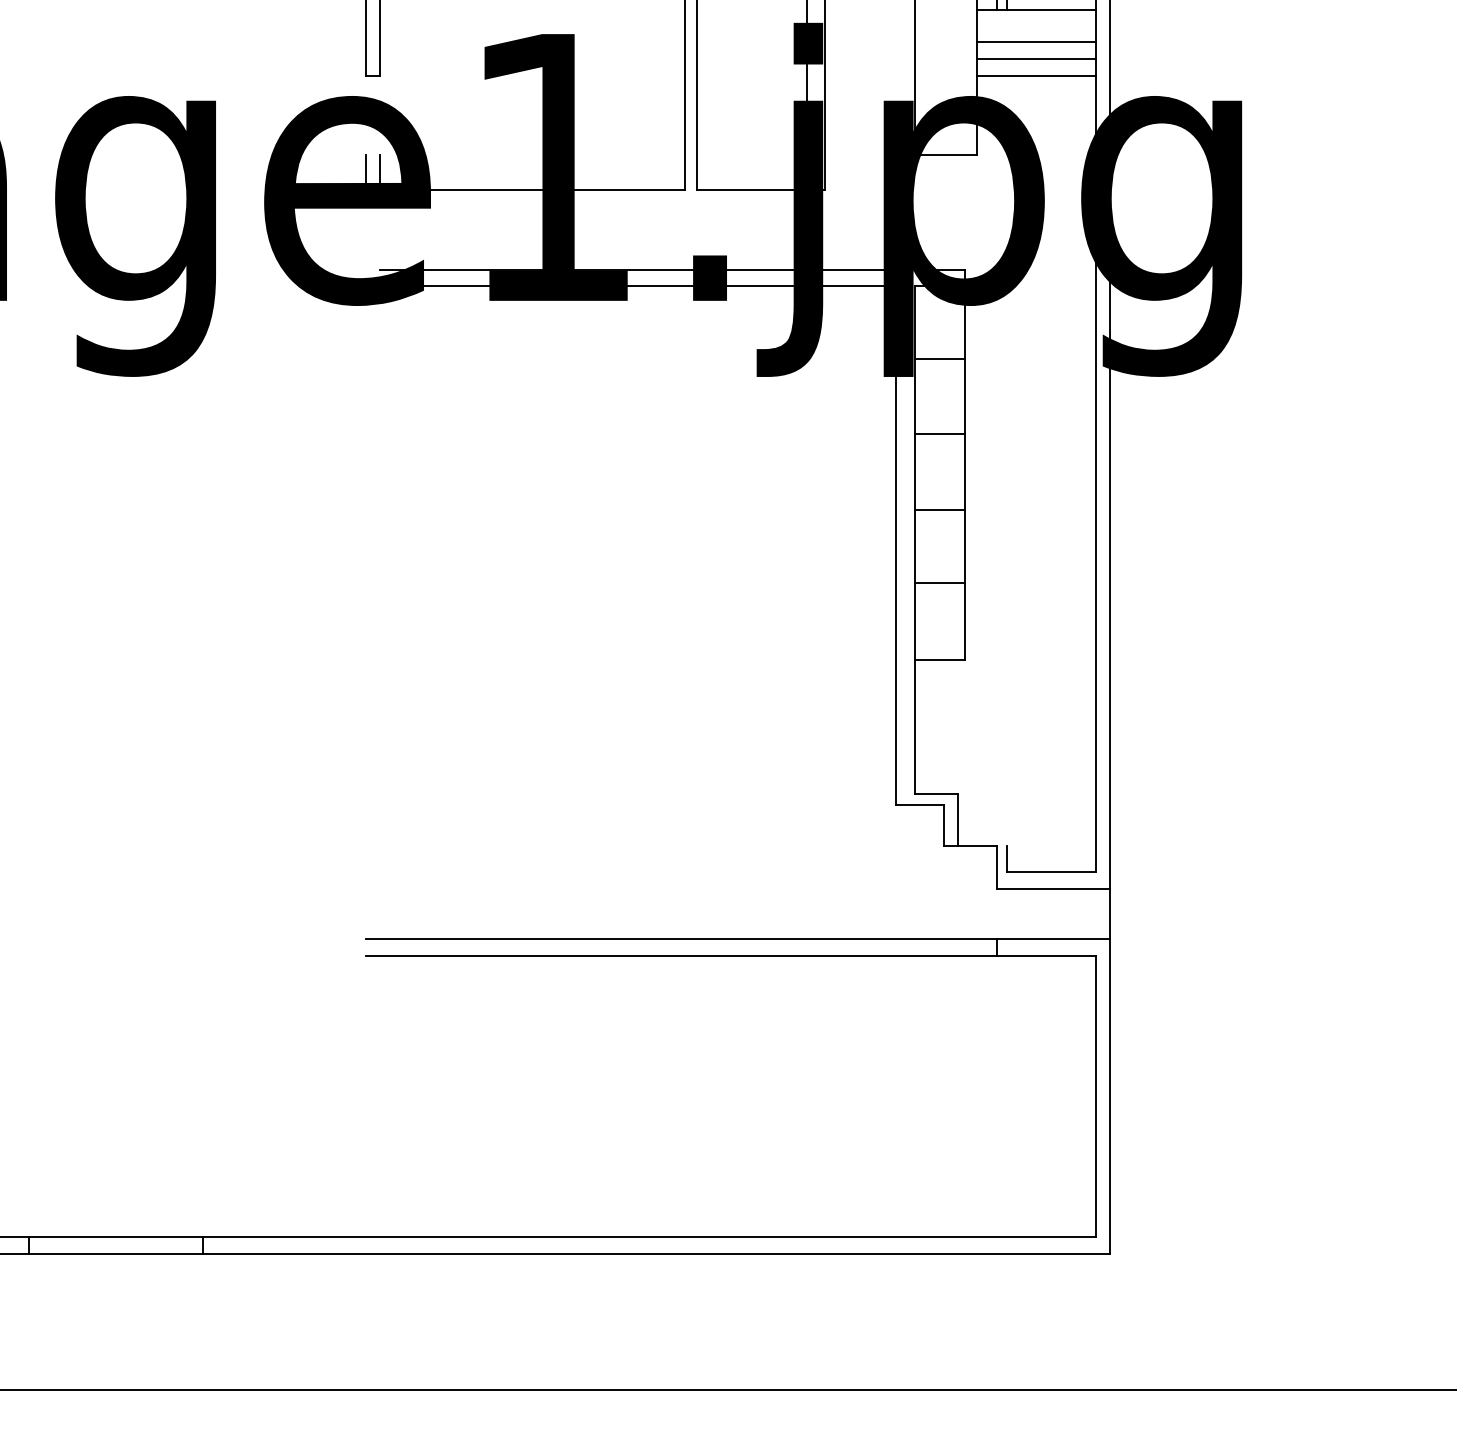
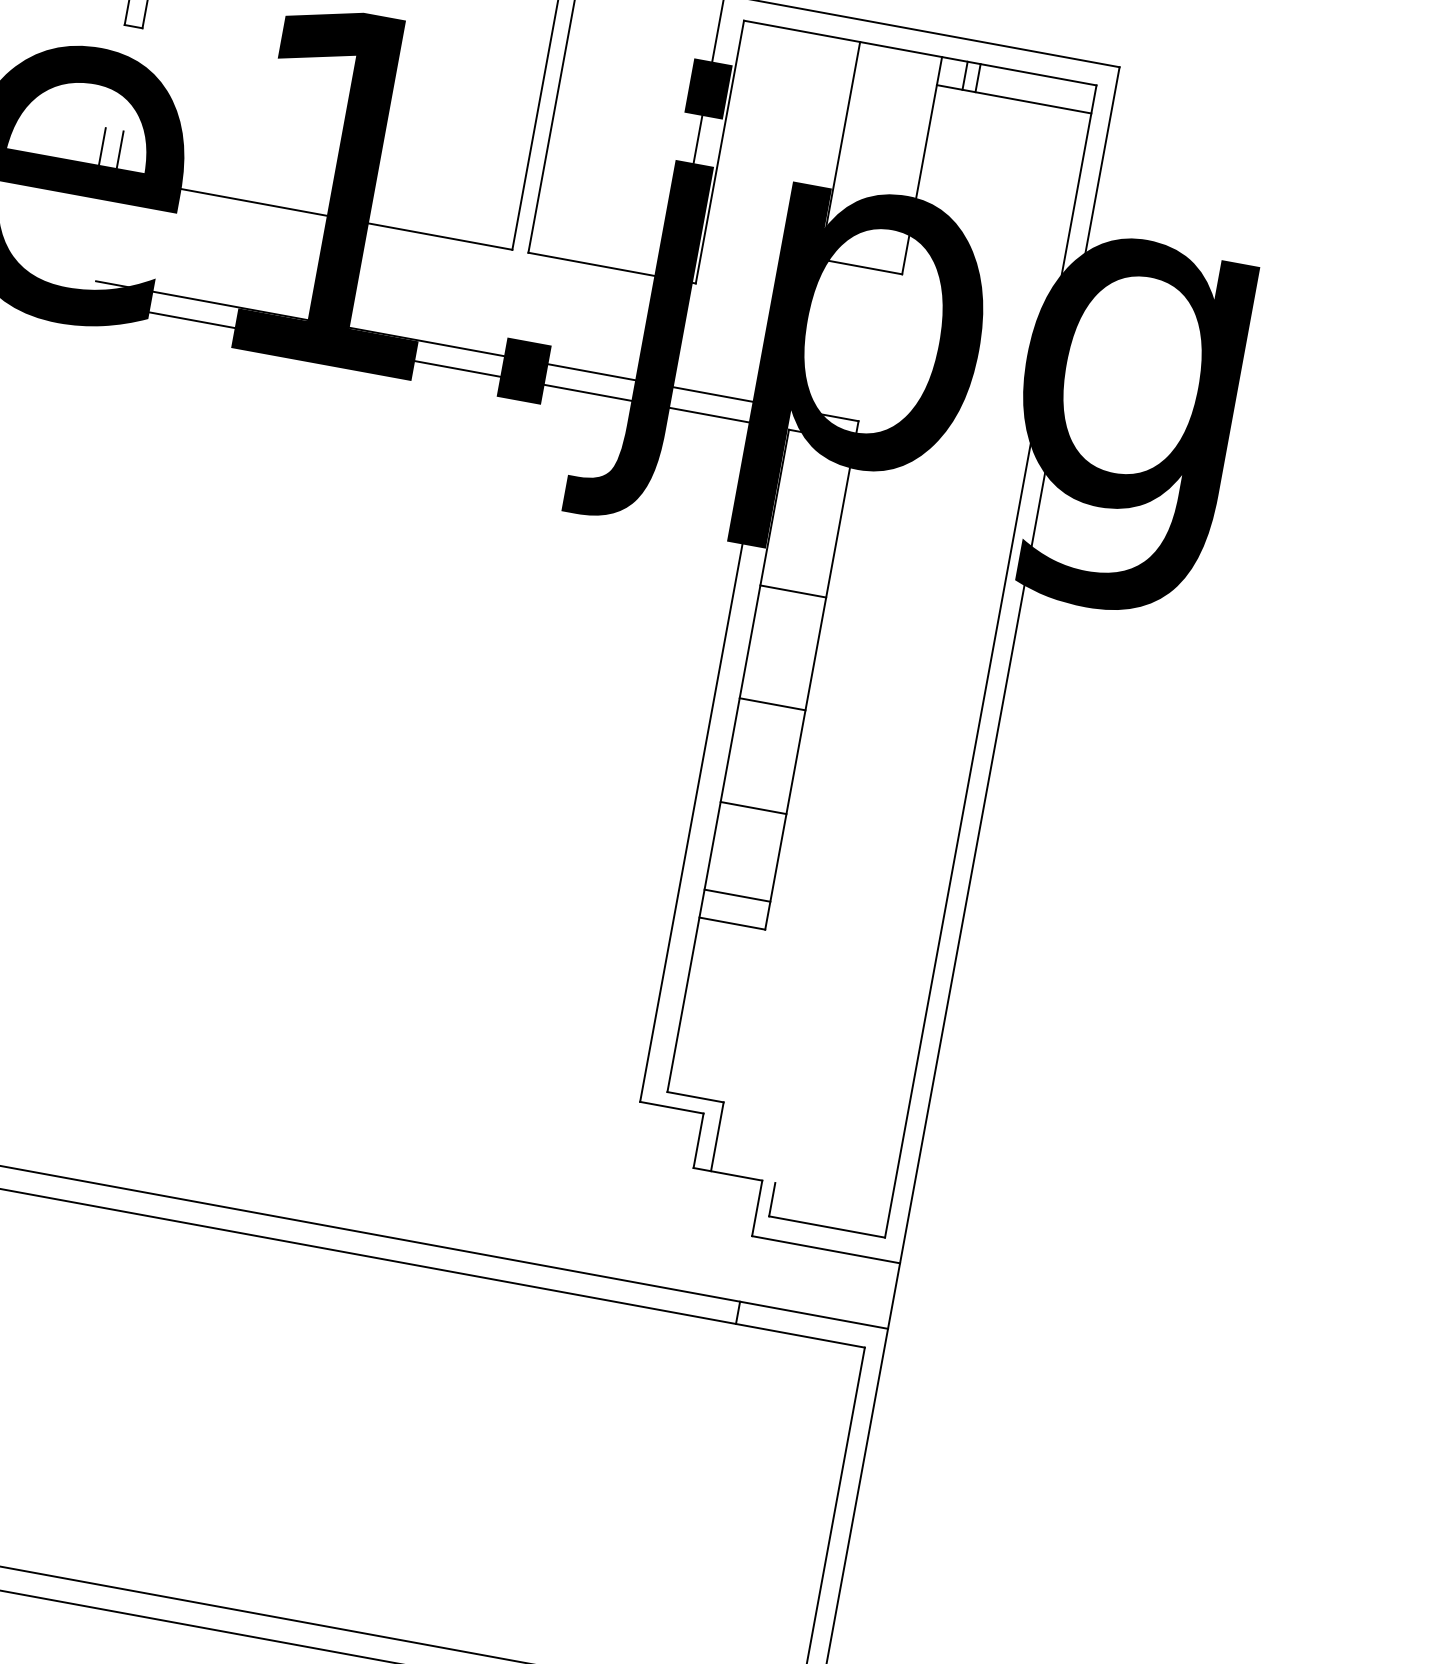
line: (1036, 42) -> (1006, 142), removed
line: (1036, 59) -> (1002, 164), removed
line: (1036, 75) -> (998, 185), removed
line: (939, 359) -> (792, 592), moved
line: (939, 433) -> (772, 704), moved
line: (939, 510) -> (753, 808), moved
line: (939, 583) -> (737, 895), moved

